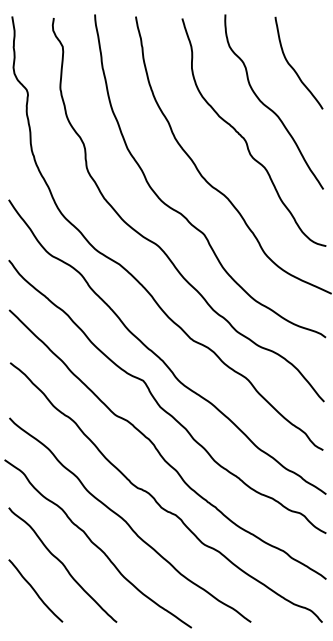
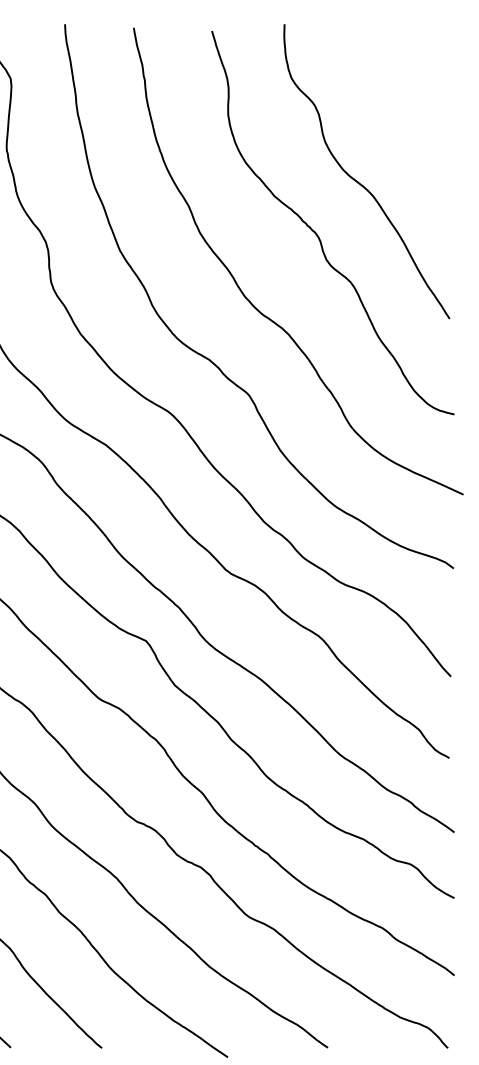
curve: (293, 67) -> (399, 113), removed

